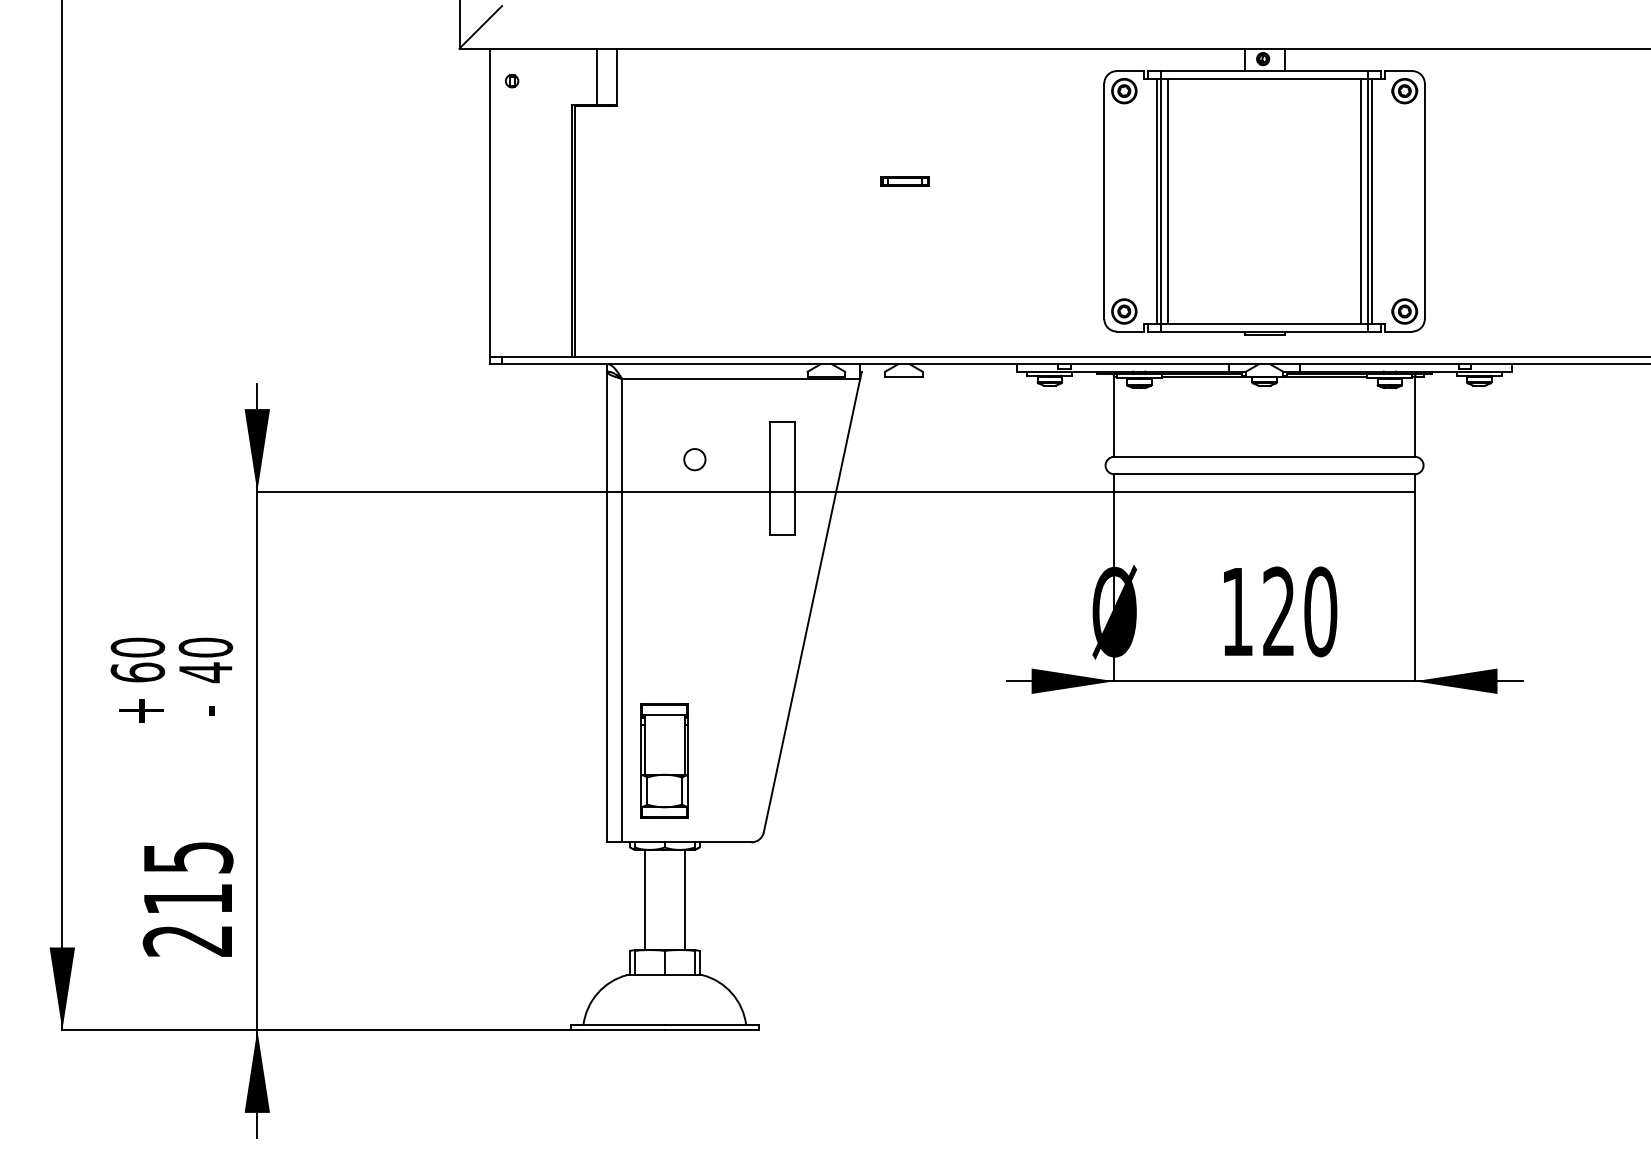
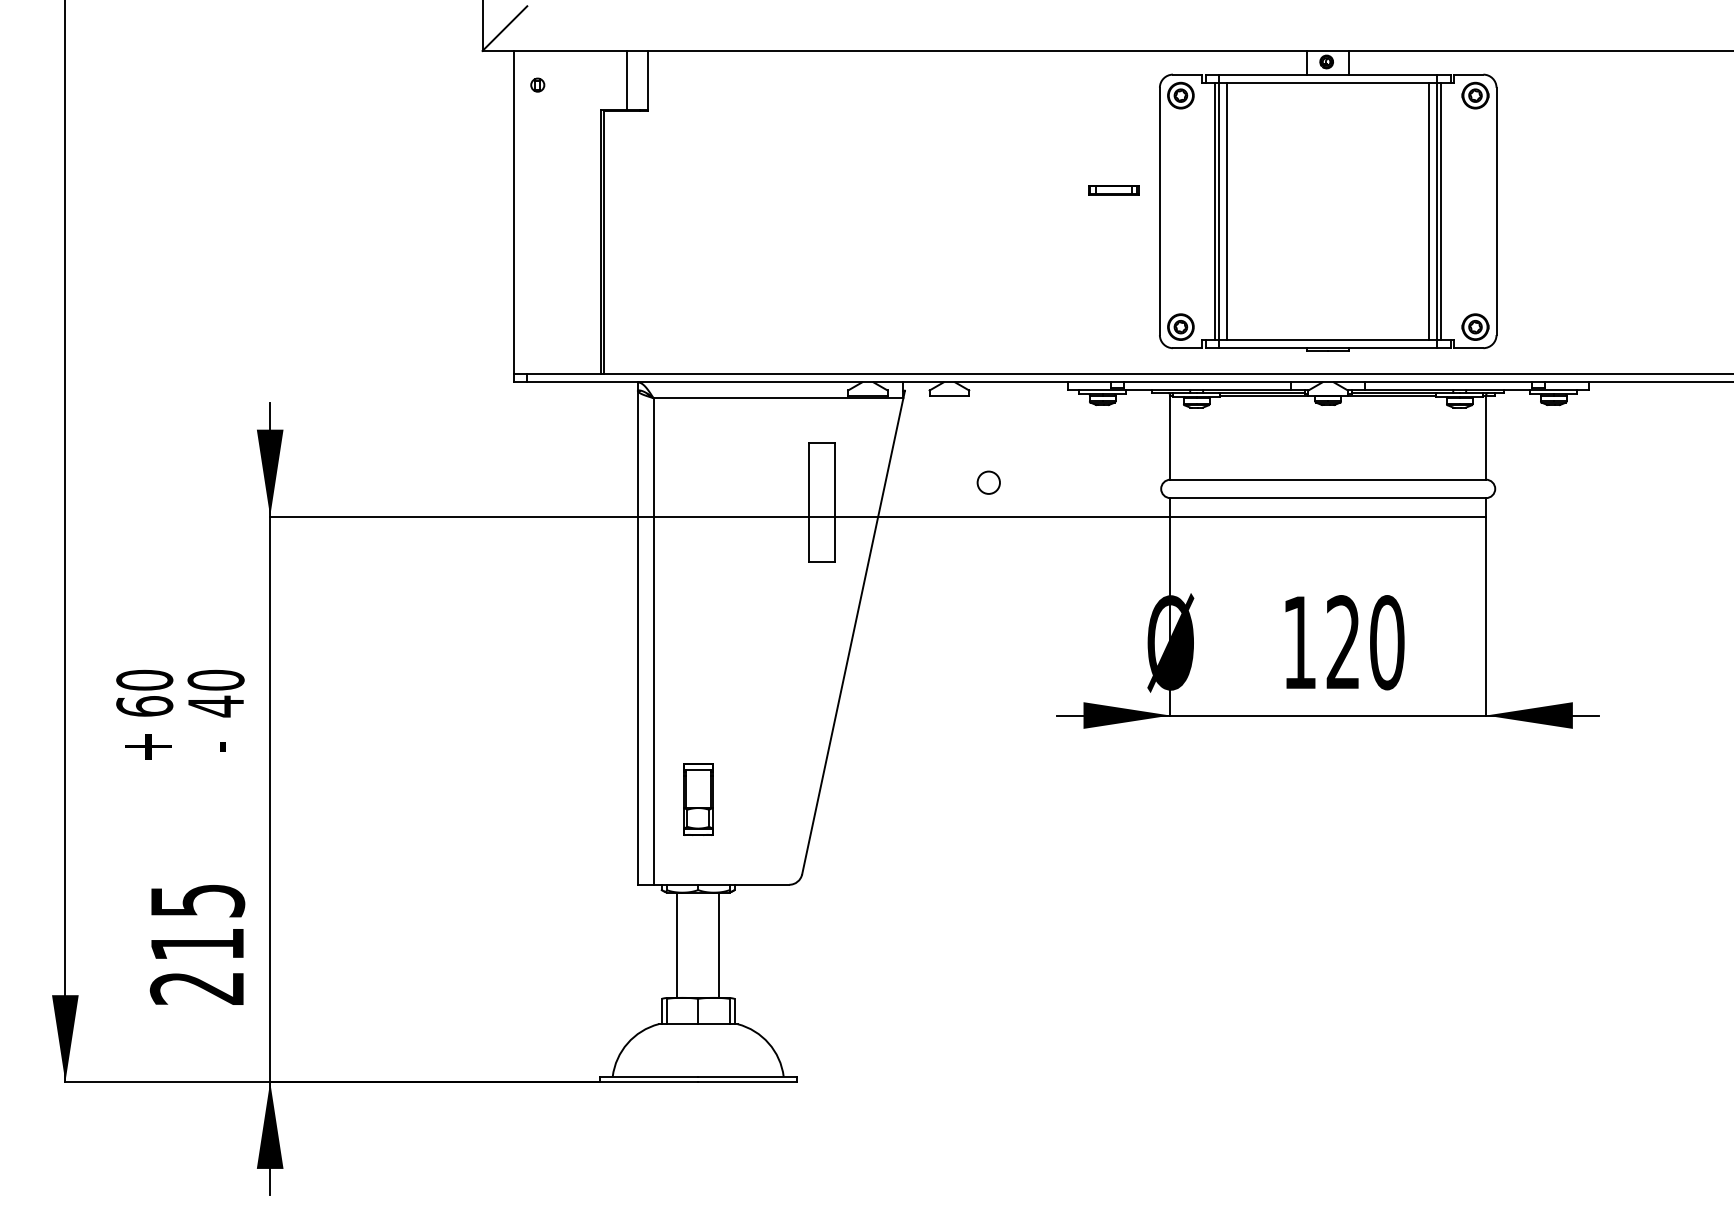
part: (904, 181) -> (1113, 190), moved
circle: (694, 459) -> (988, 482), moved
part: (665, 761) -> (698, 799), size x0.6

